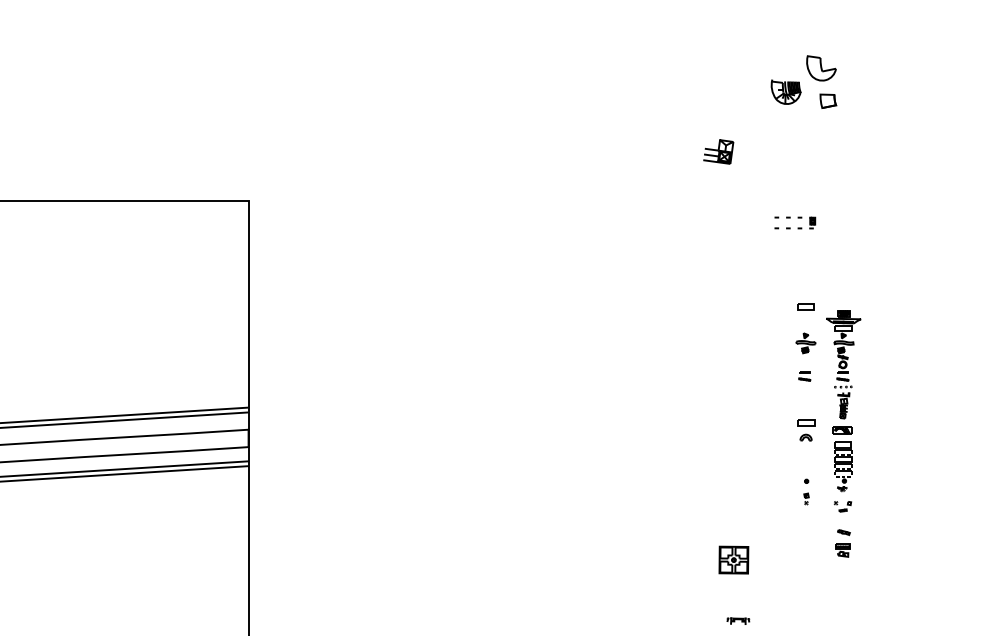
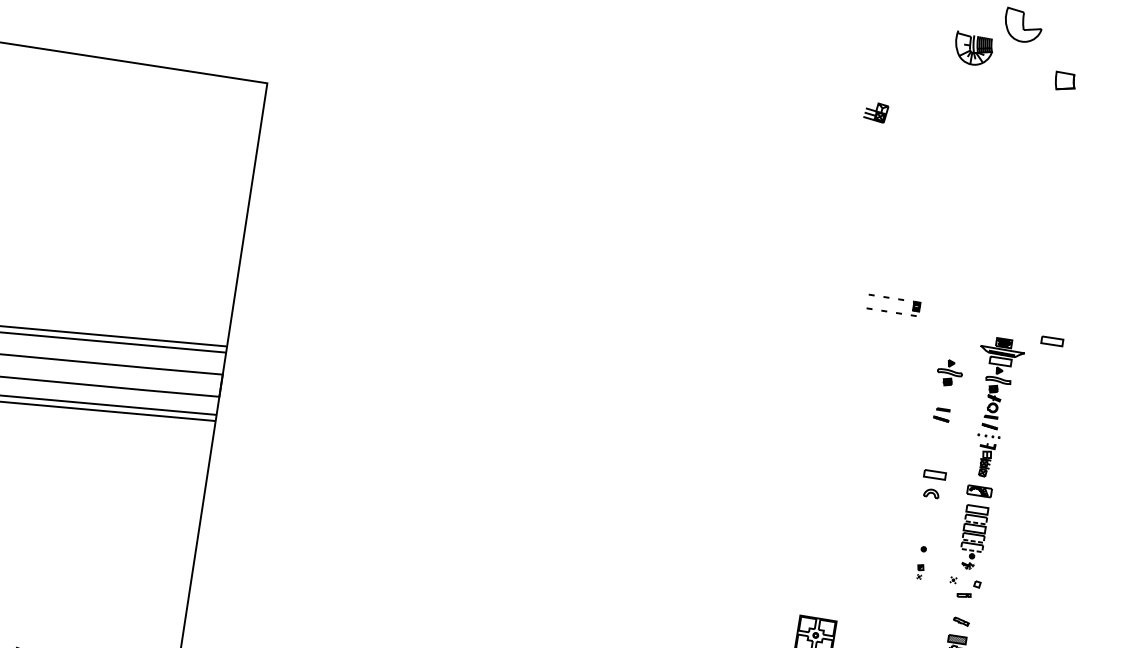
part: (828, 100) -> (1065, 80), moved
part: (718, 151) -> (875, 111), size x0.6
part: (795, 222) -> (894, 304), moved
part: (805, 306) -> (1052, 340), moved
part: (843, 506) -> (965, 588), size x1.4

